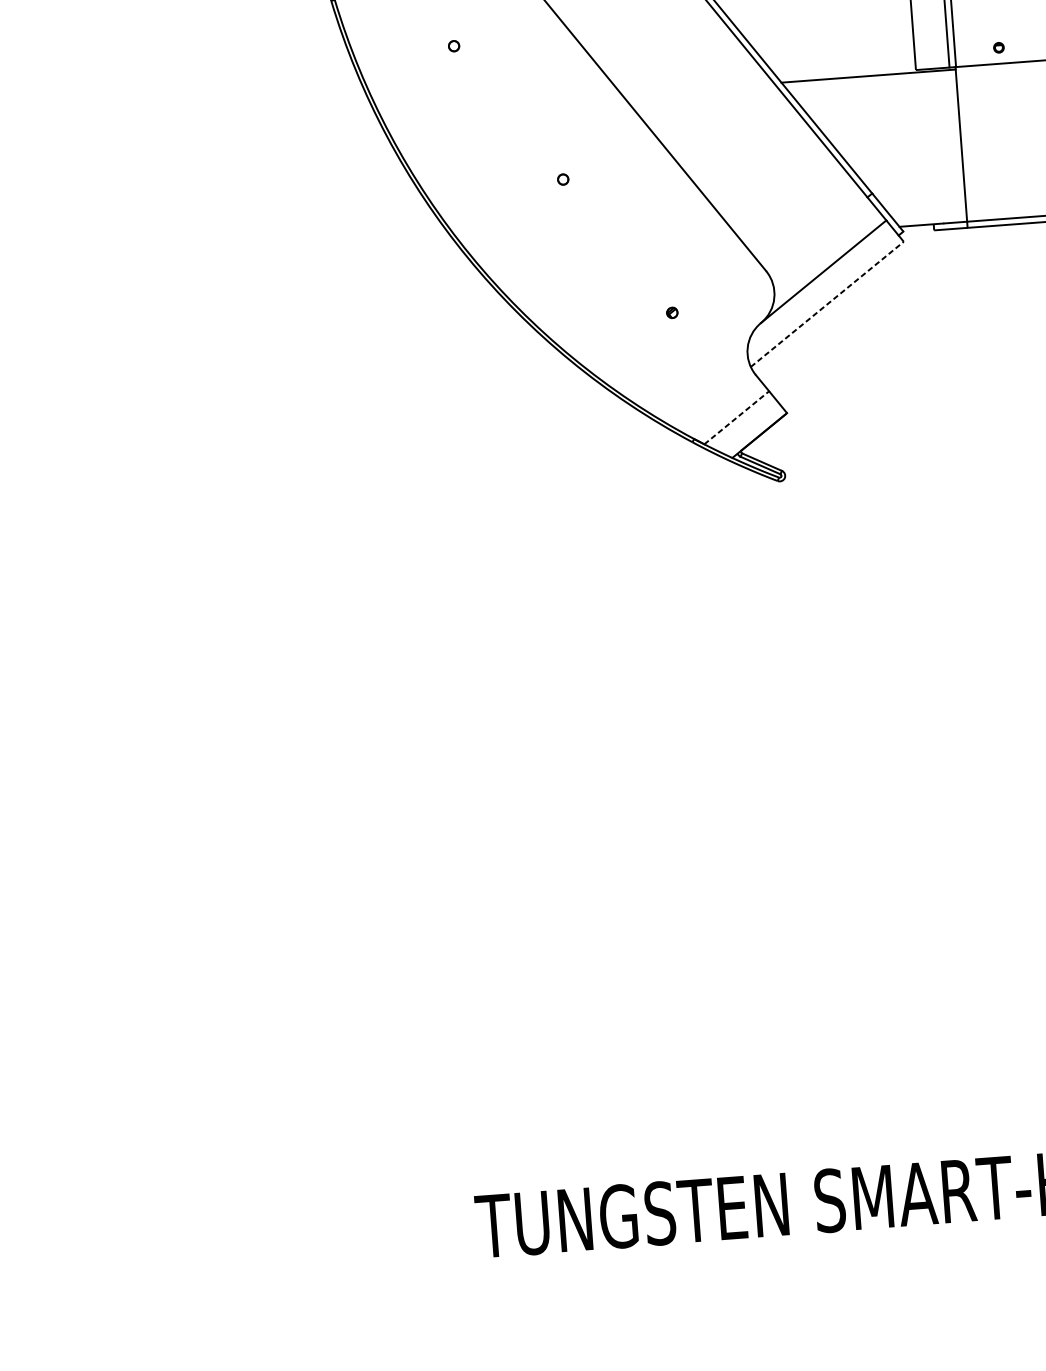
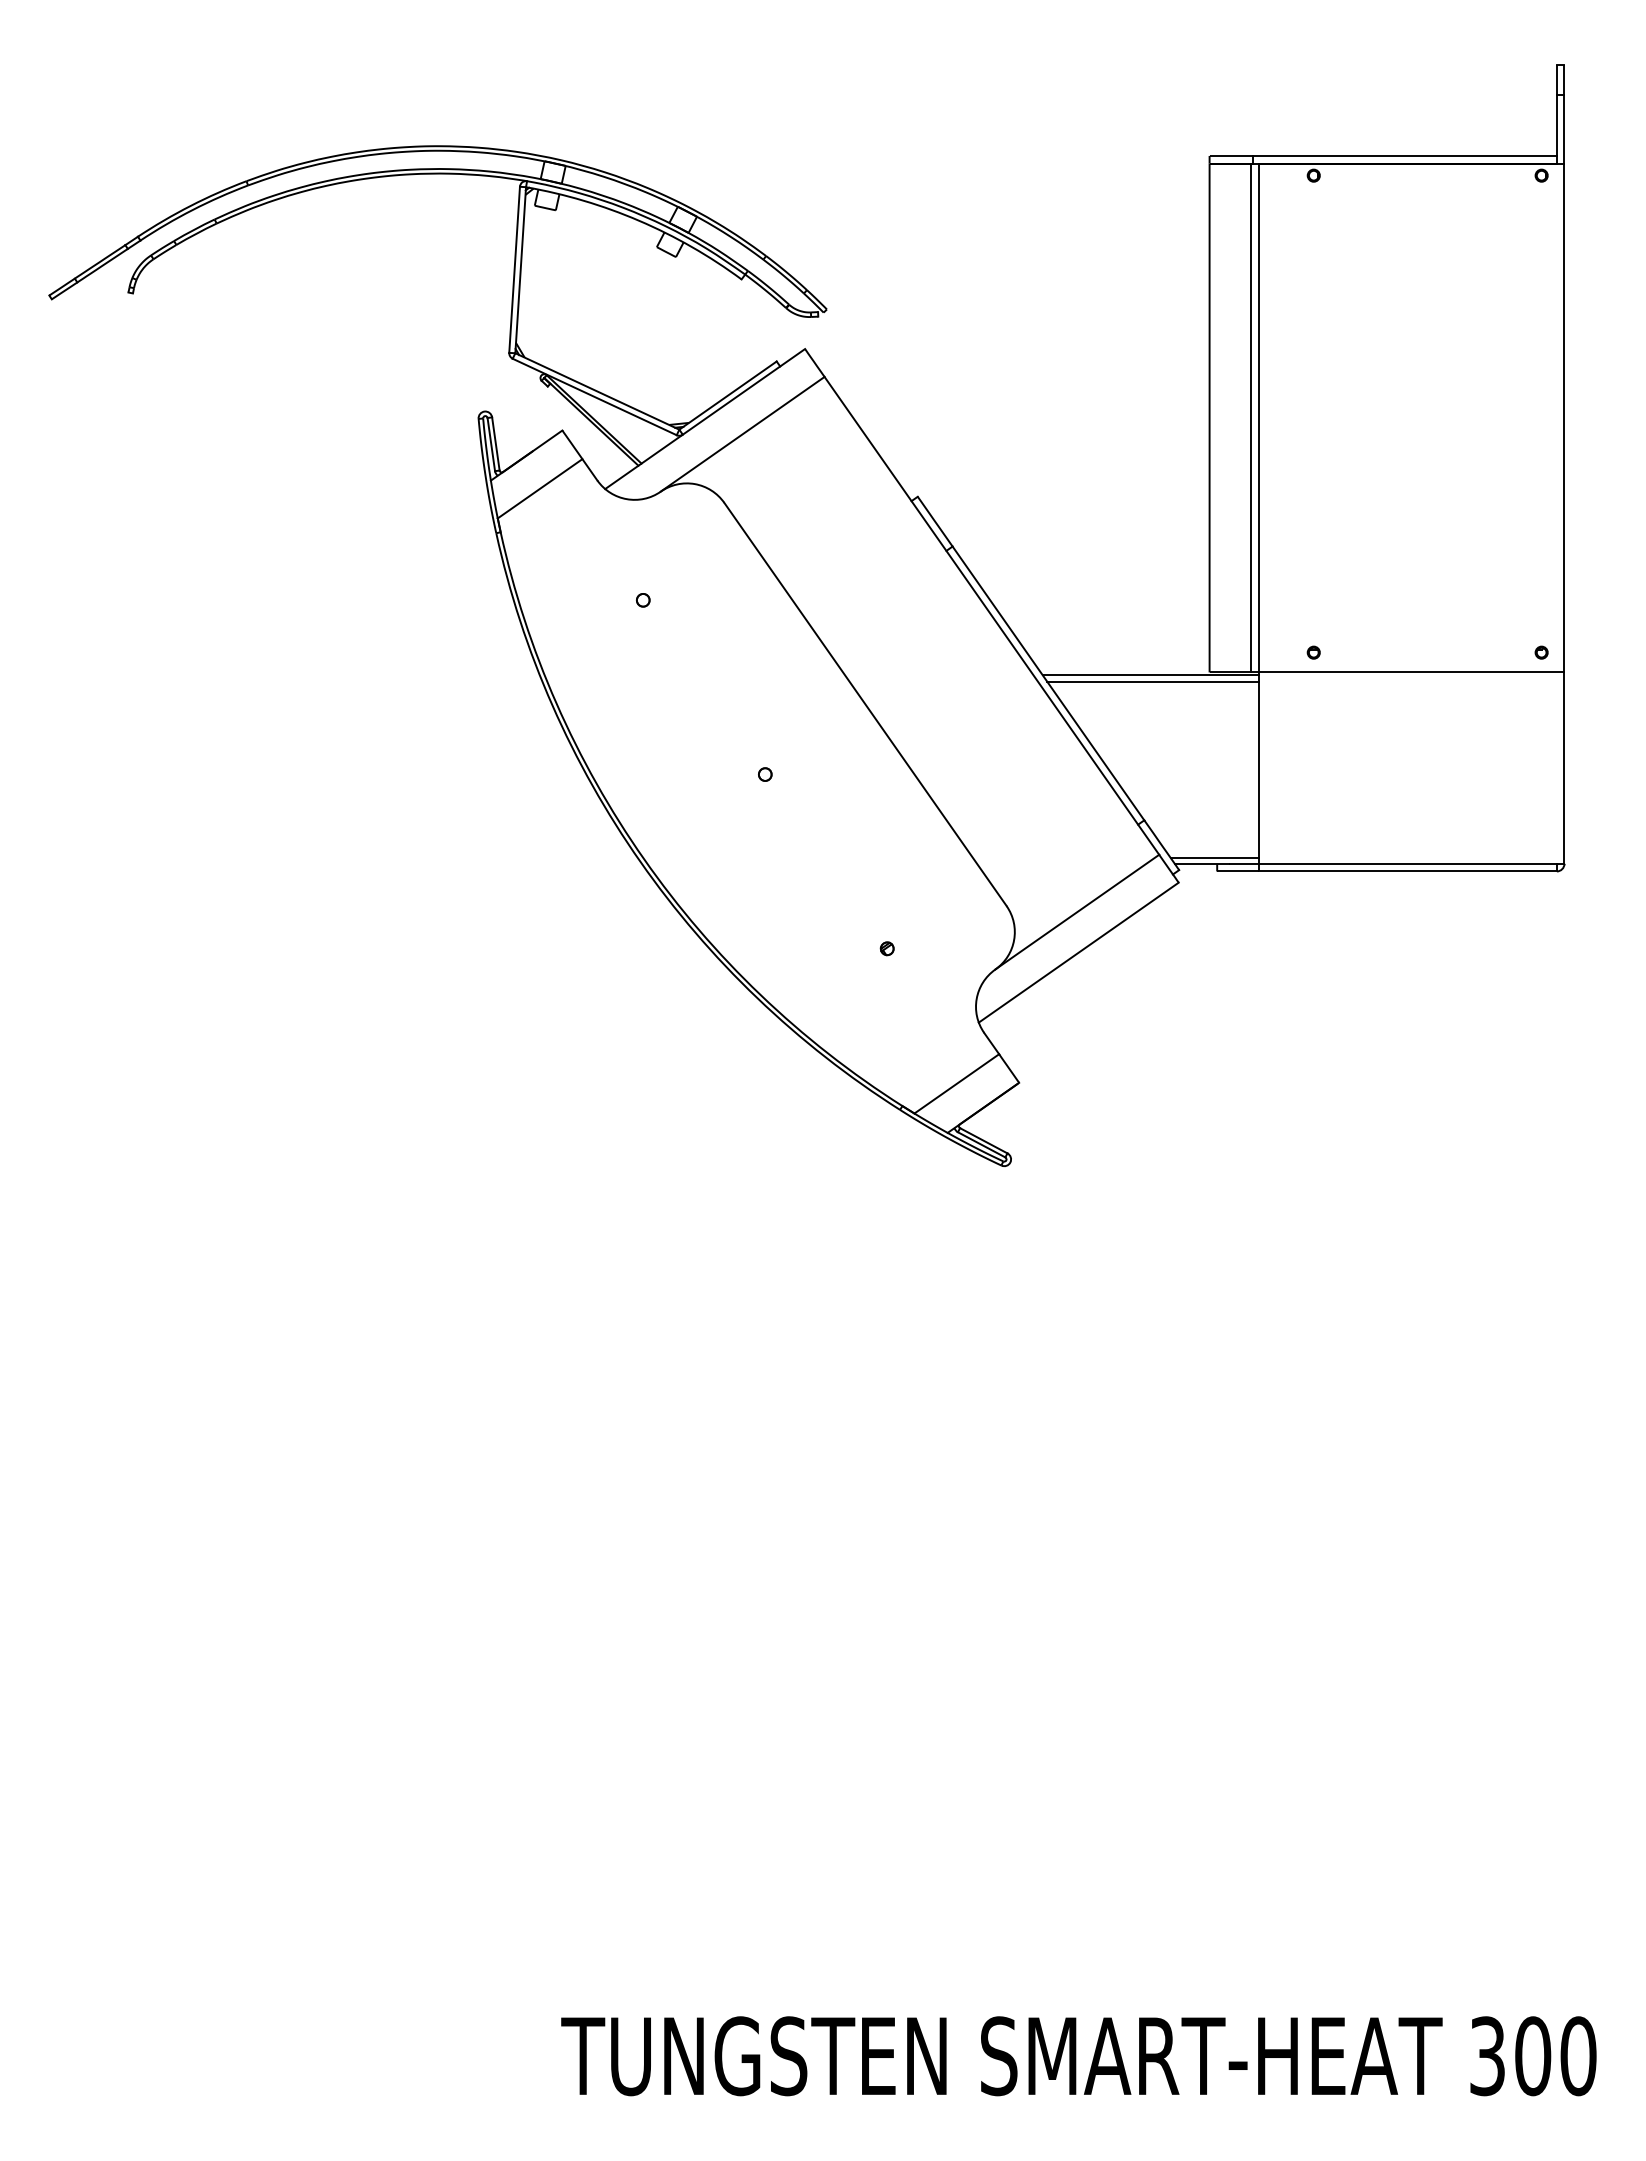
line: (870, 80) -> (1152, 681), added
line: (931, 219) -> (1214, 857), added
line: (827, 304) -> (1079, 952), dashed -> solid
line: (736, 417) -> (956, 1083), dashed -> solid

